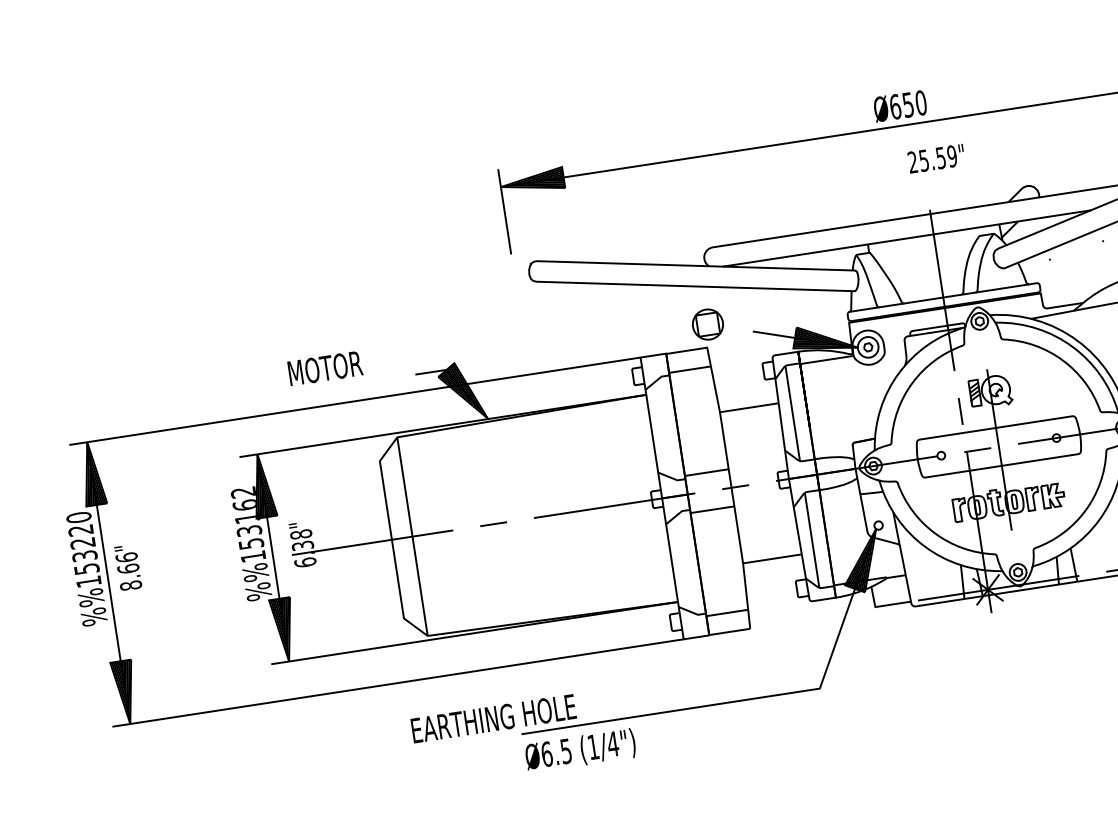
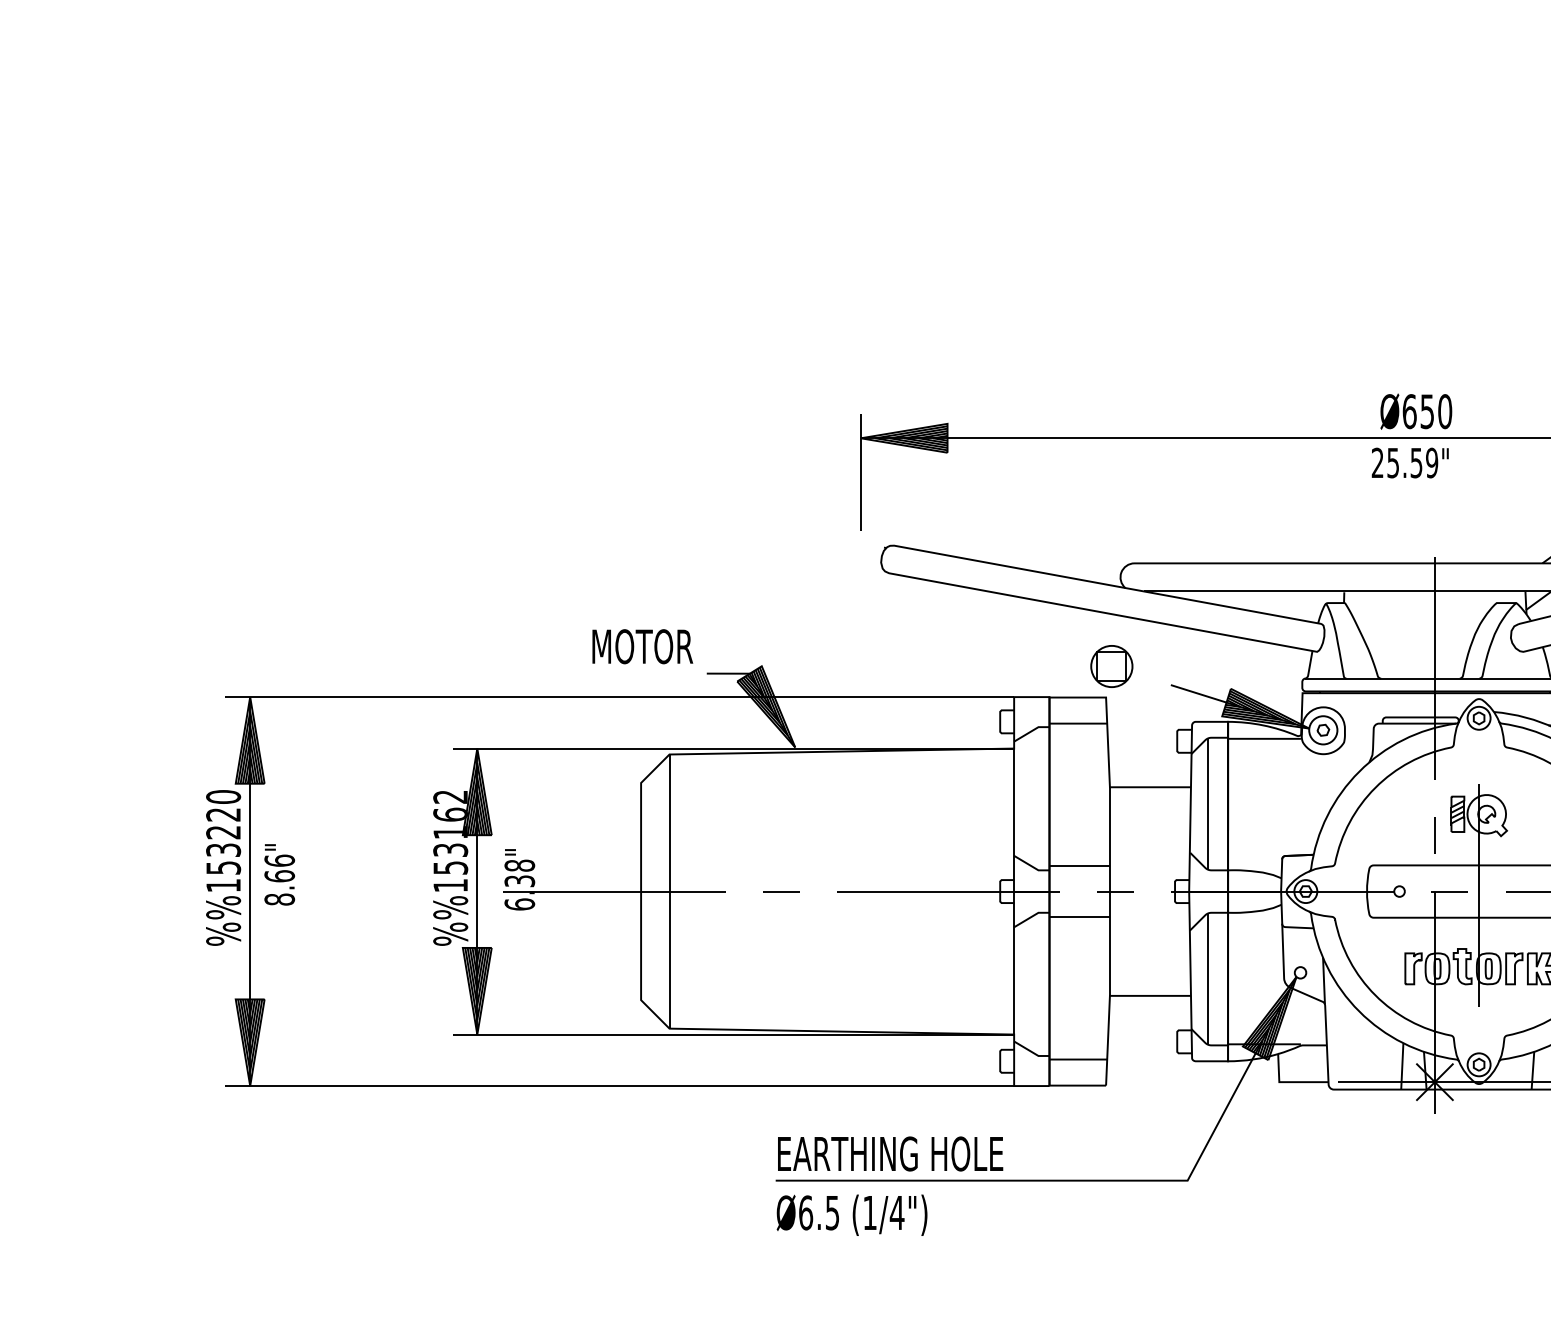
text: (935, 158) -> (1409, 462), moved
text: (325, 368) -> (642, 646), moved
text: (493, 718) -> (890, 1153), moved

